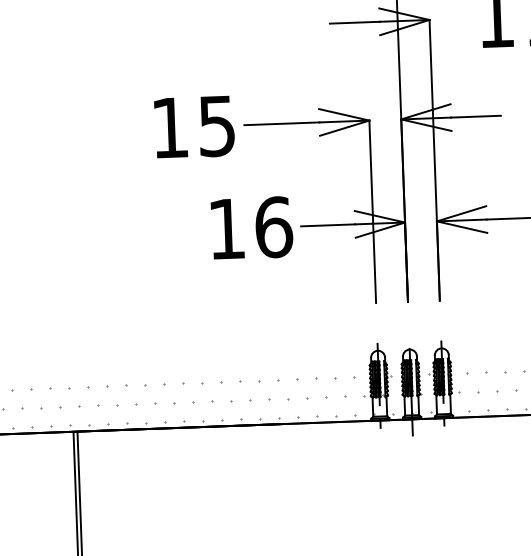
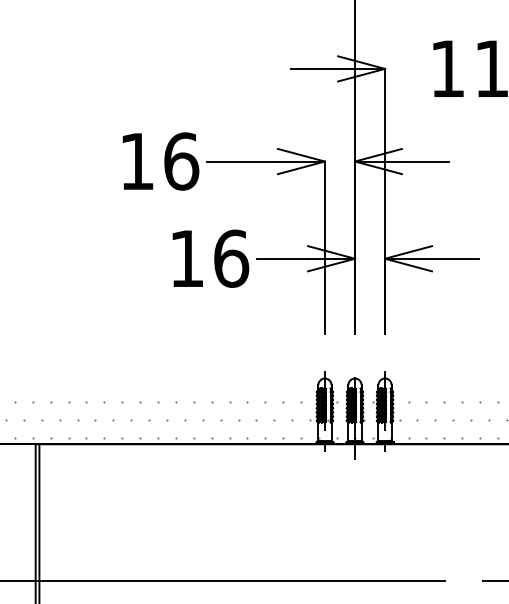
text: (217, 126) -> (181, 161), 15 -> 16

